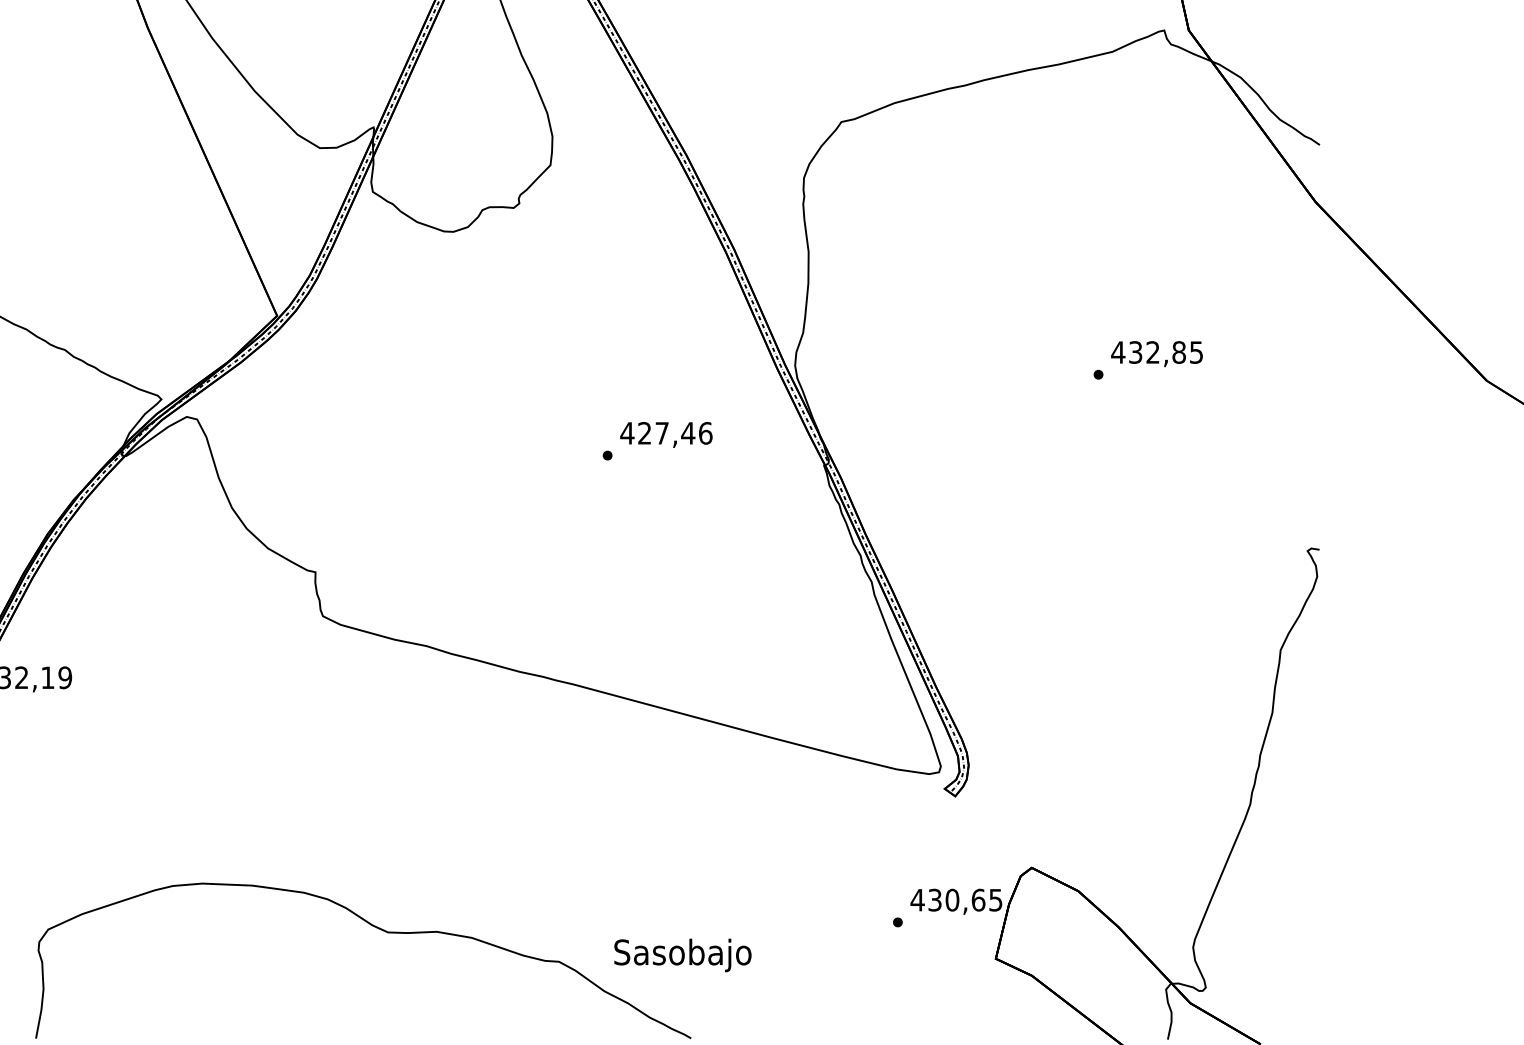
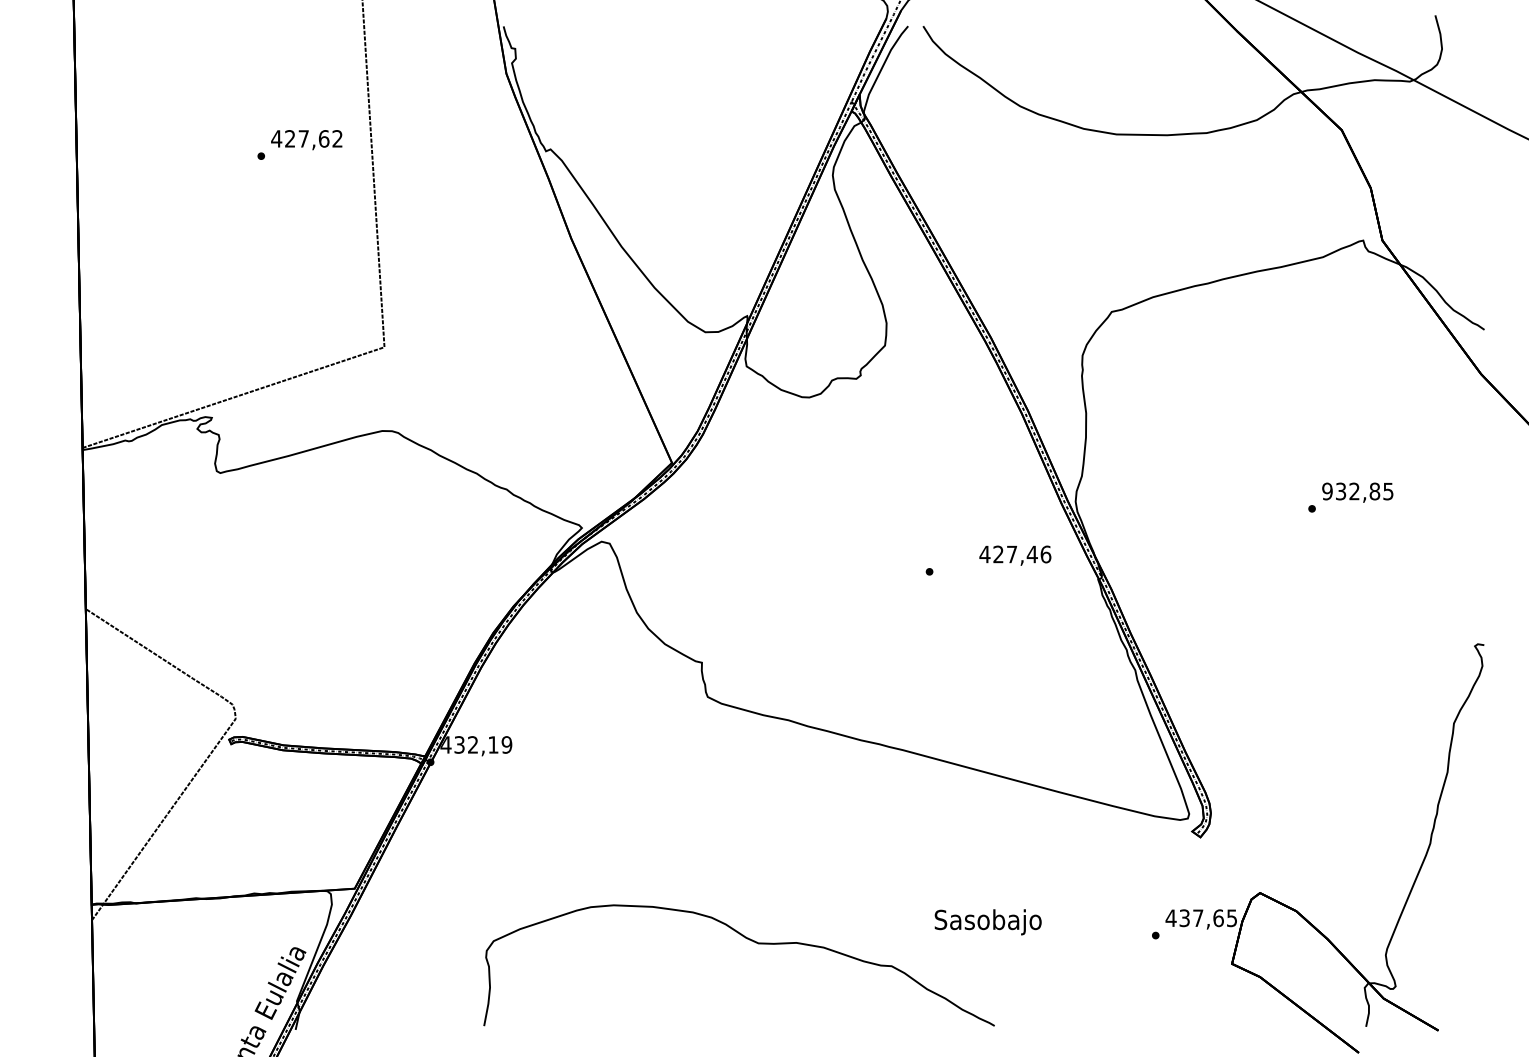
text: (1118, 352) -> (1327, 491), 432,85 -> 932,85
text: (666, 434) -> (1015, 555), moved
text: (952, 900) -> (1198, 918), 430,65 -> 437,65
text: (681, 955) -> (987, 922), moved

